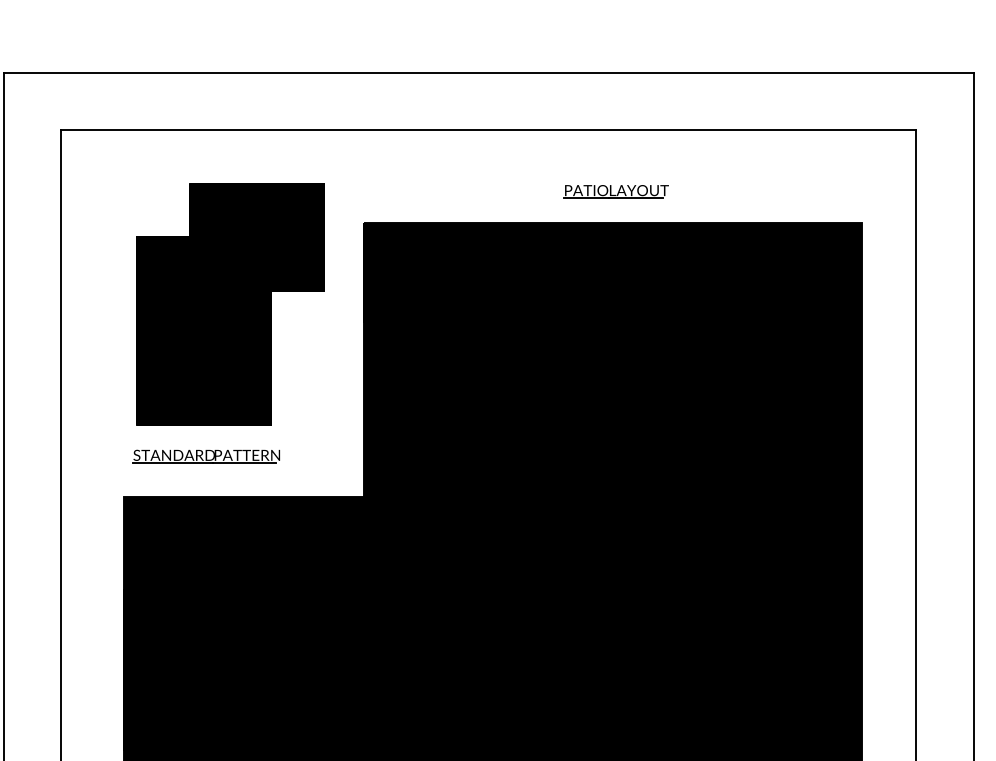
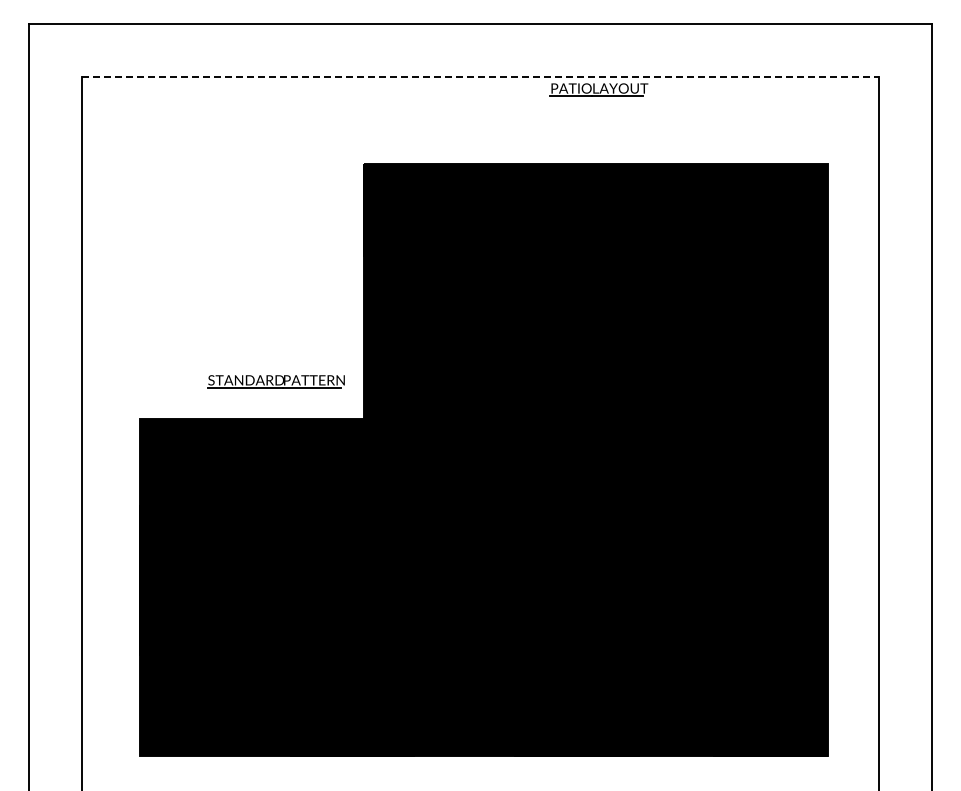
line: (488, 129) -> (480, 76), solid -> dashed
part: (615, 191) -> (598, 89), moved
part: (230, 304) -> (239, 239), removed
part: (205, 456) -> (275, 381), moved

